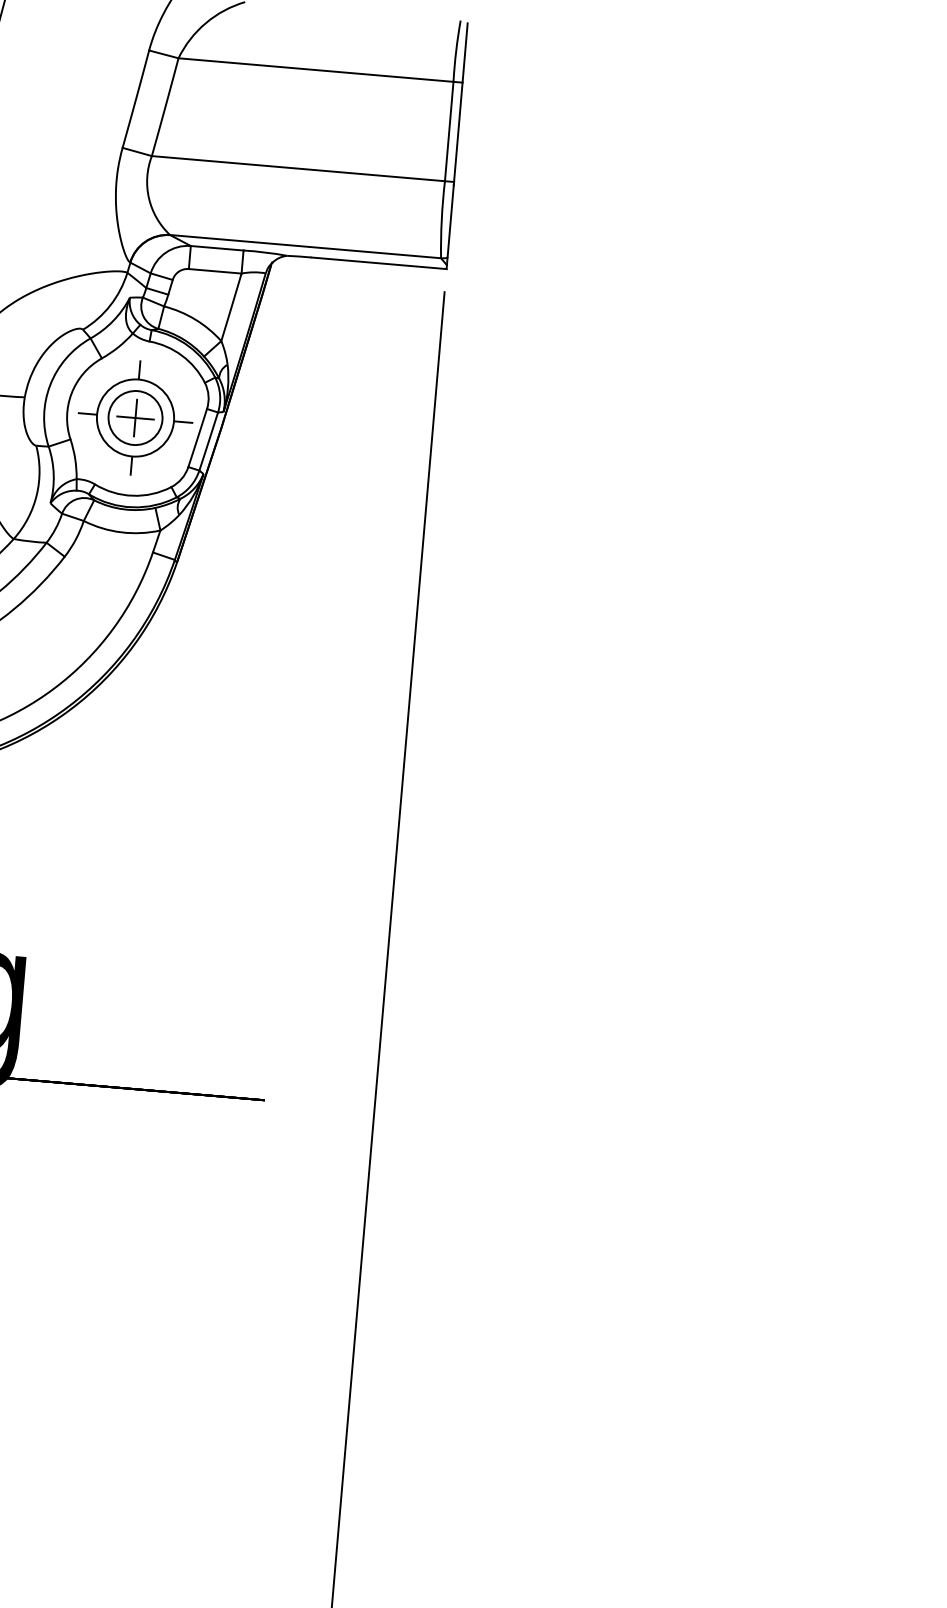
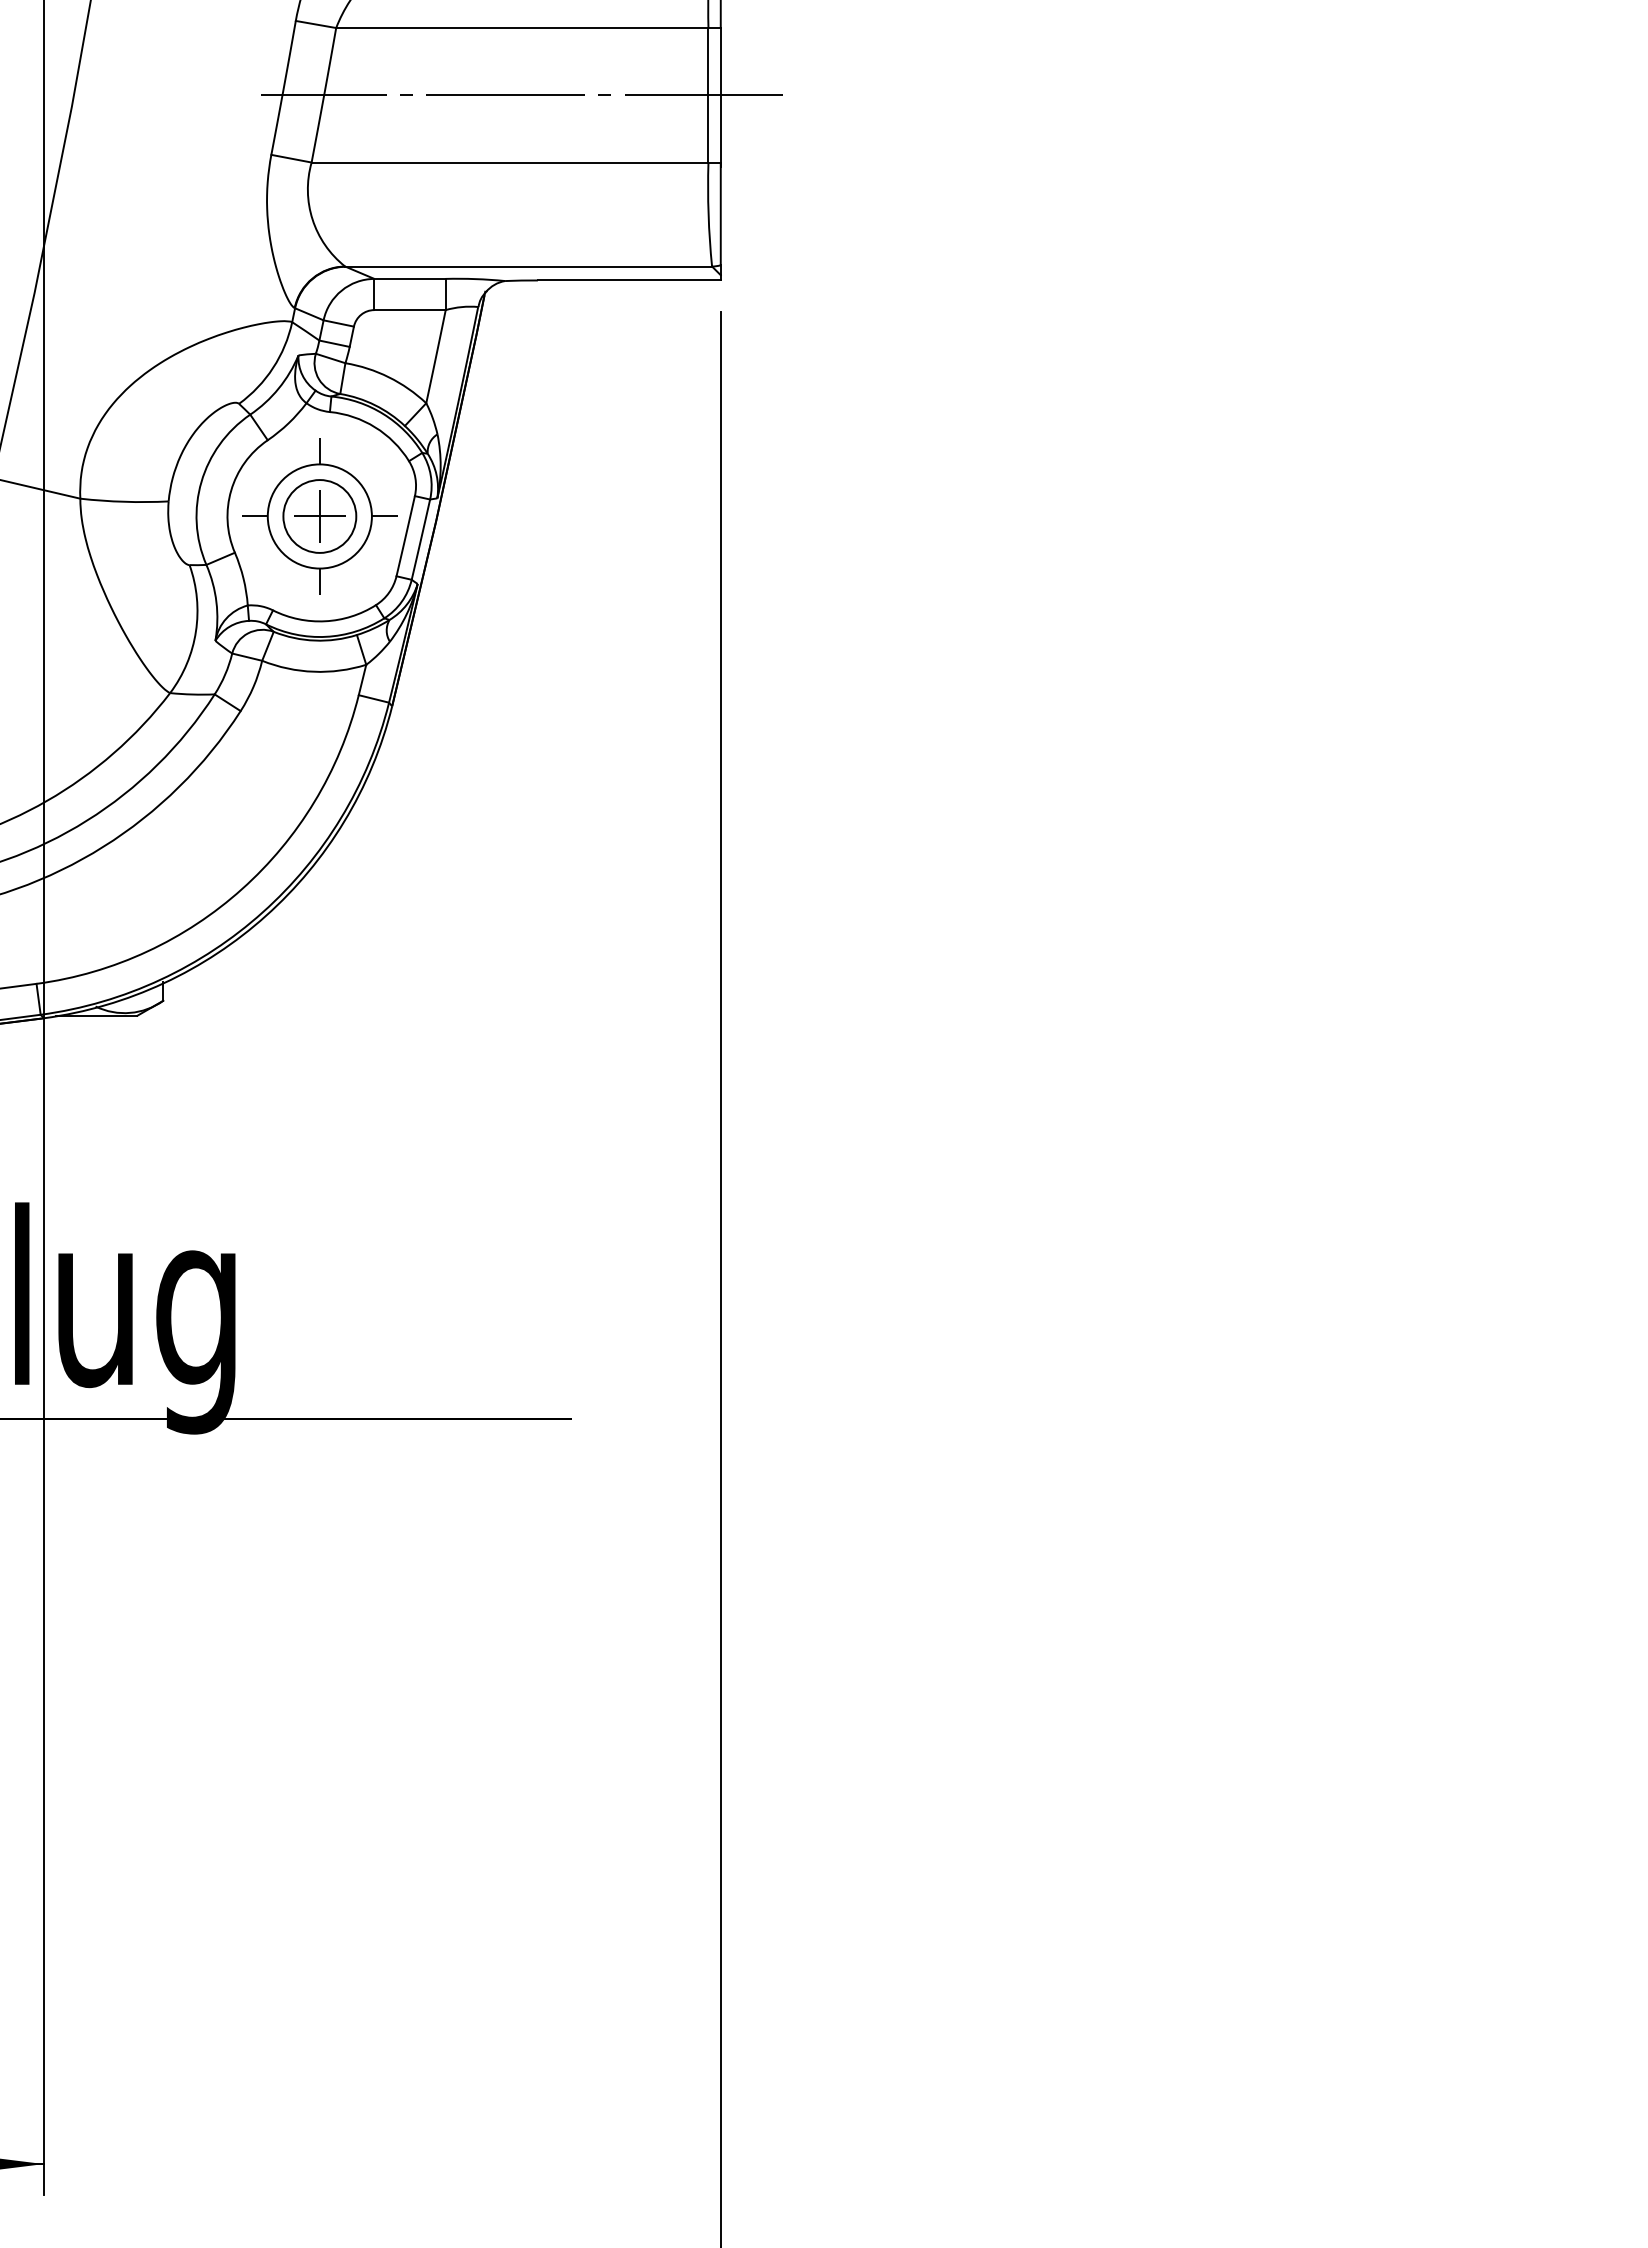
line: (311, 119) -> (522, 95), added

